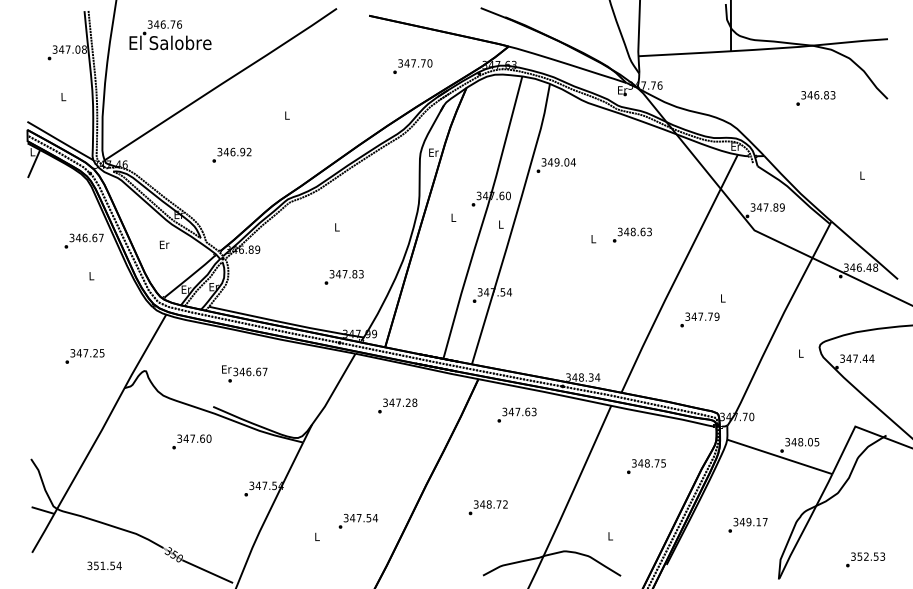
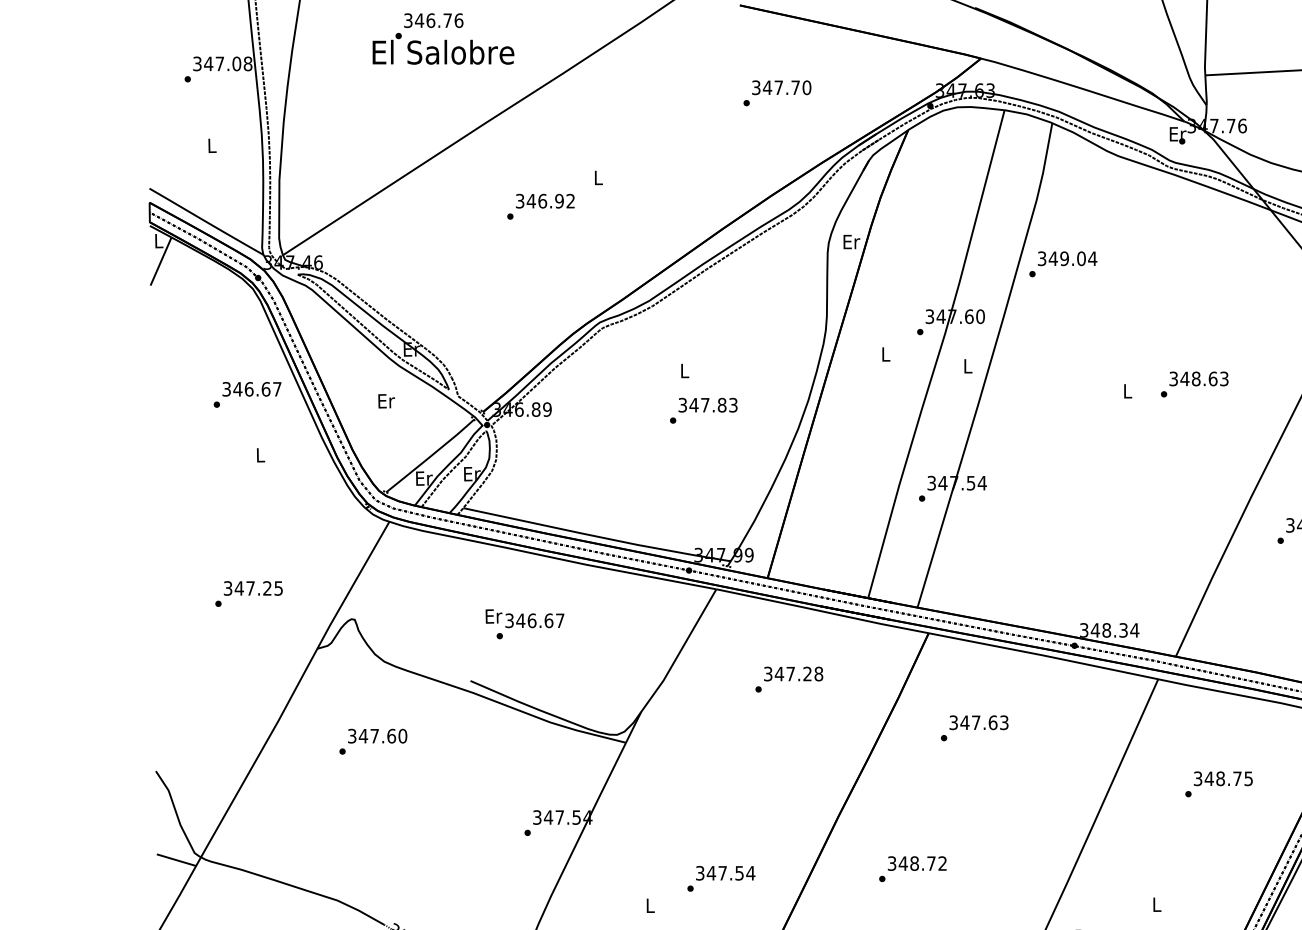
text: (170, 35) -> (443, 39), moved
text: (412, 66) -> (776, 93), moved
text: (231, 154) -> (540, 205), moved
text: (343, 277) -> (702, 410), moved
text: (516, 414) -> (973, 727), moved
text: (191, 441) -> (372, 740), moved
text: (487, 507) -> (911, 868), moved

